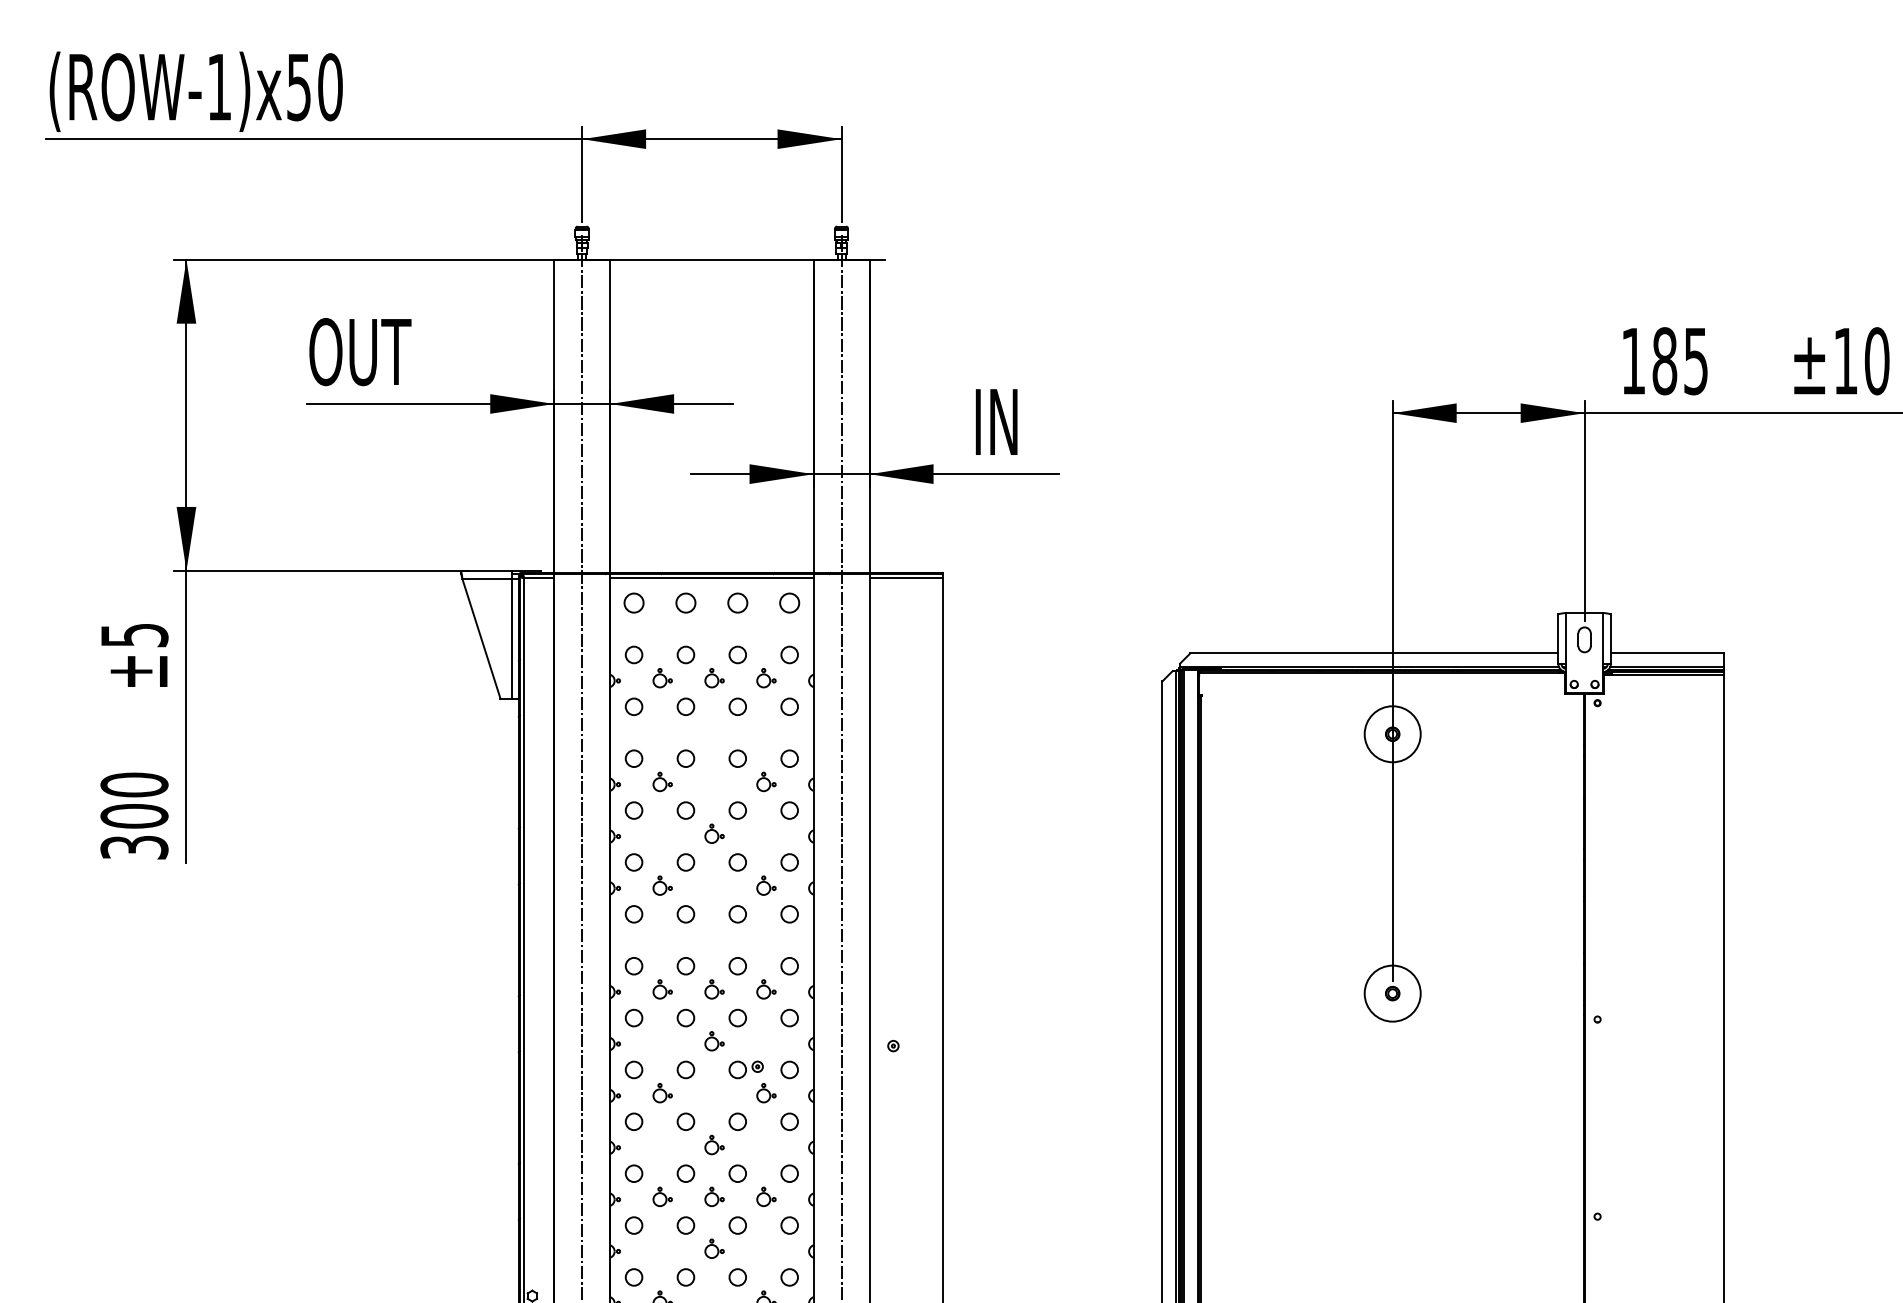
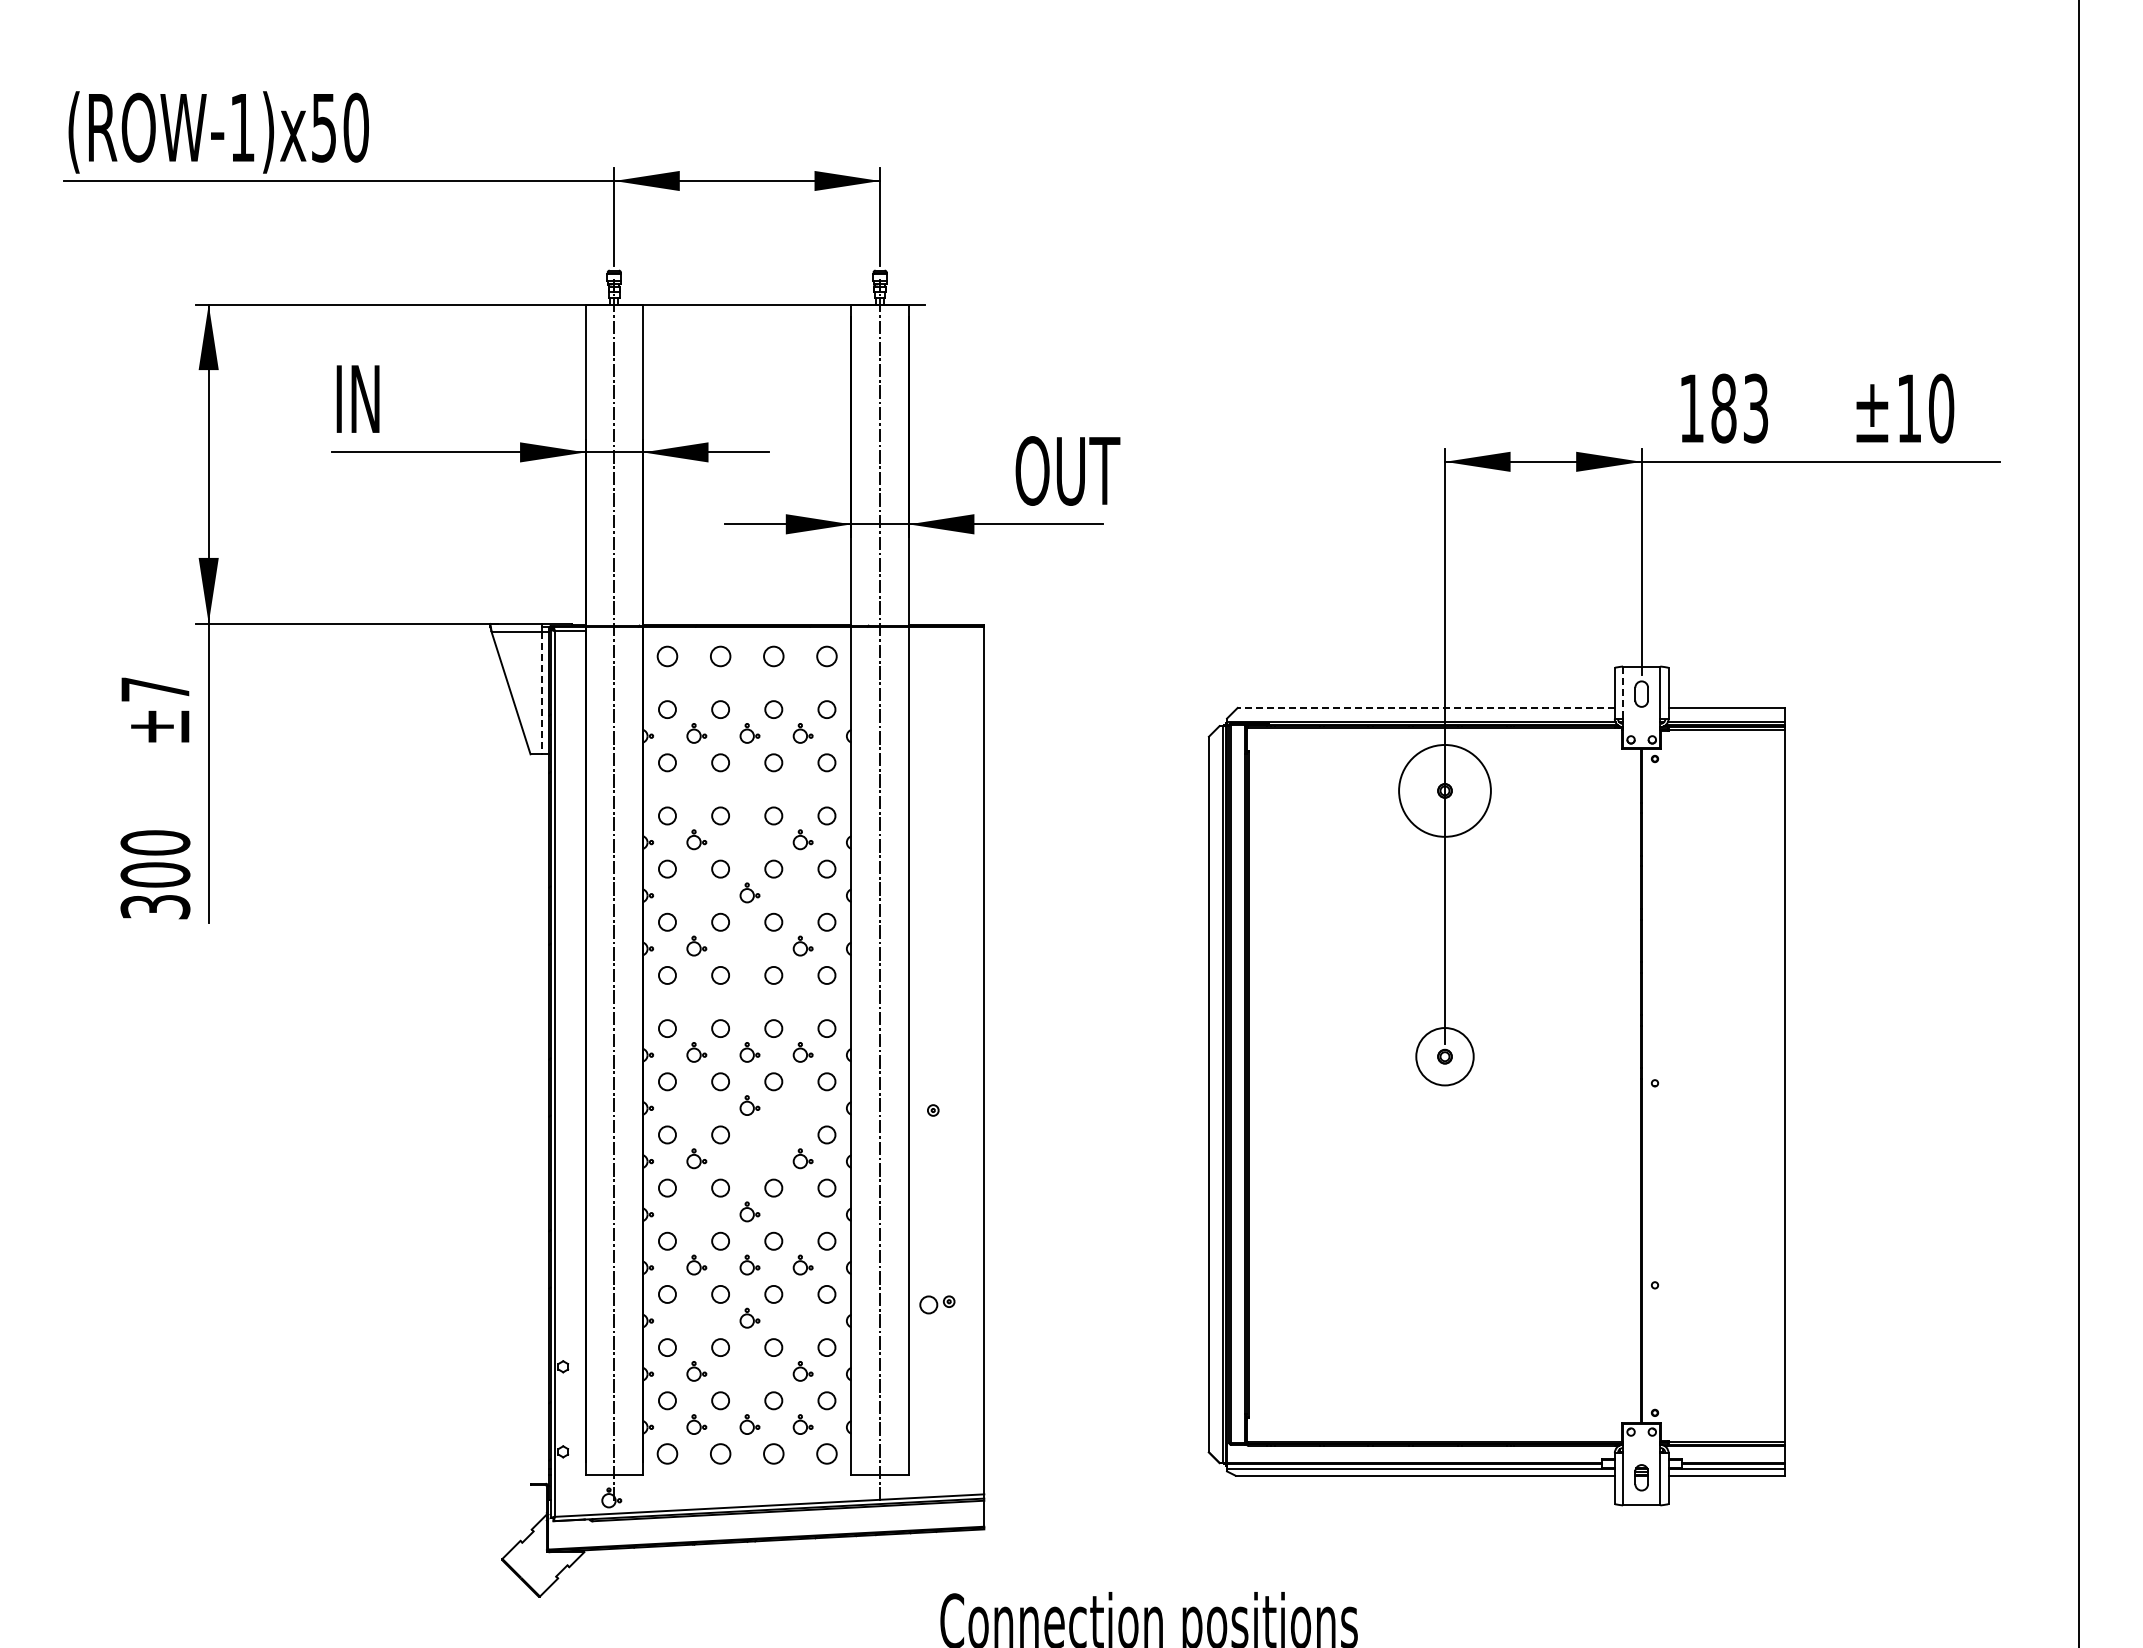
text: (359, 352) -> (386, 399), OUT -> IN
text: (1696, 360) -> (1756, 407), 185 -> 183
text: (1024, 421) -> (1067, 470), IN -> OUT
line: (712, 577) -> (747, 630), removed
line: (906, 577) -> (946, 630), removed
text: (134, 635) -> (155, 689), ±5 -> ±7
line: (512, 639) -> (542, 693), solid -> dashed
line: (1566, 639) -> (1623, 693), solid -> dashed
line: (1374, 652) -> (1426, 707), solid -> dashed
circle: (1392, 733) -> (1444, 790), size x1.6
part: (746, 1069) -> (937, 1304), moved

